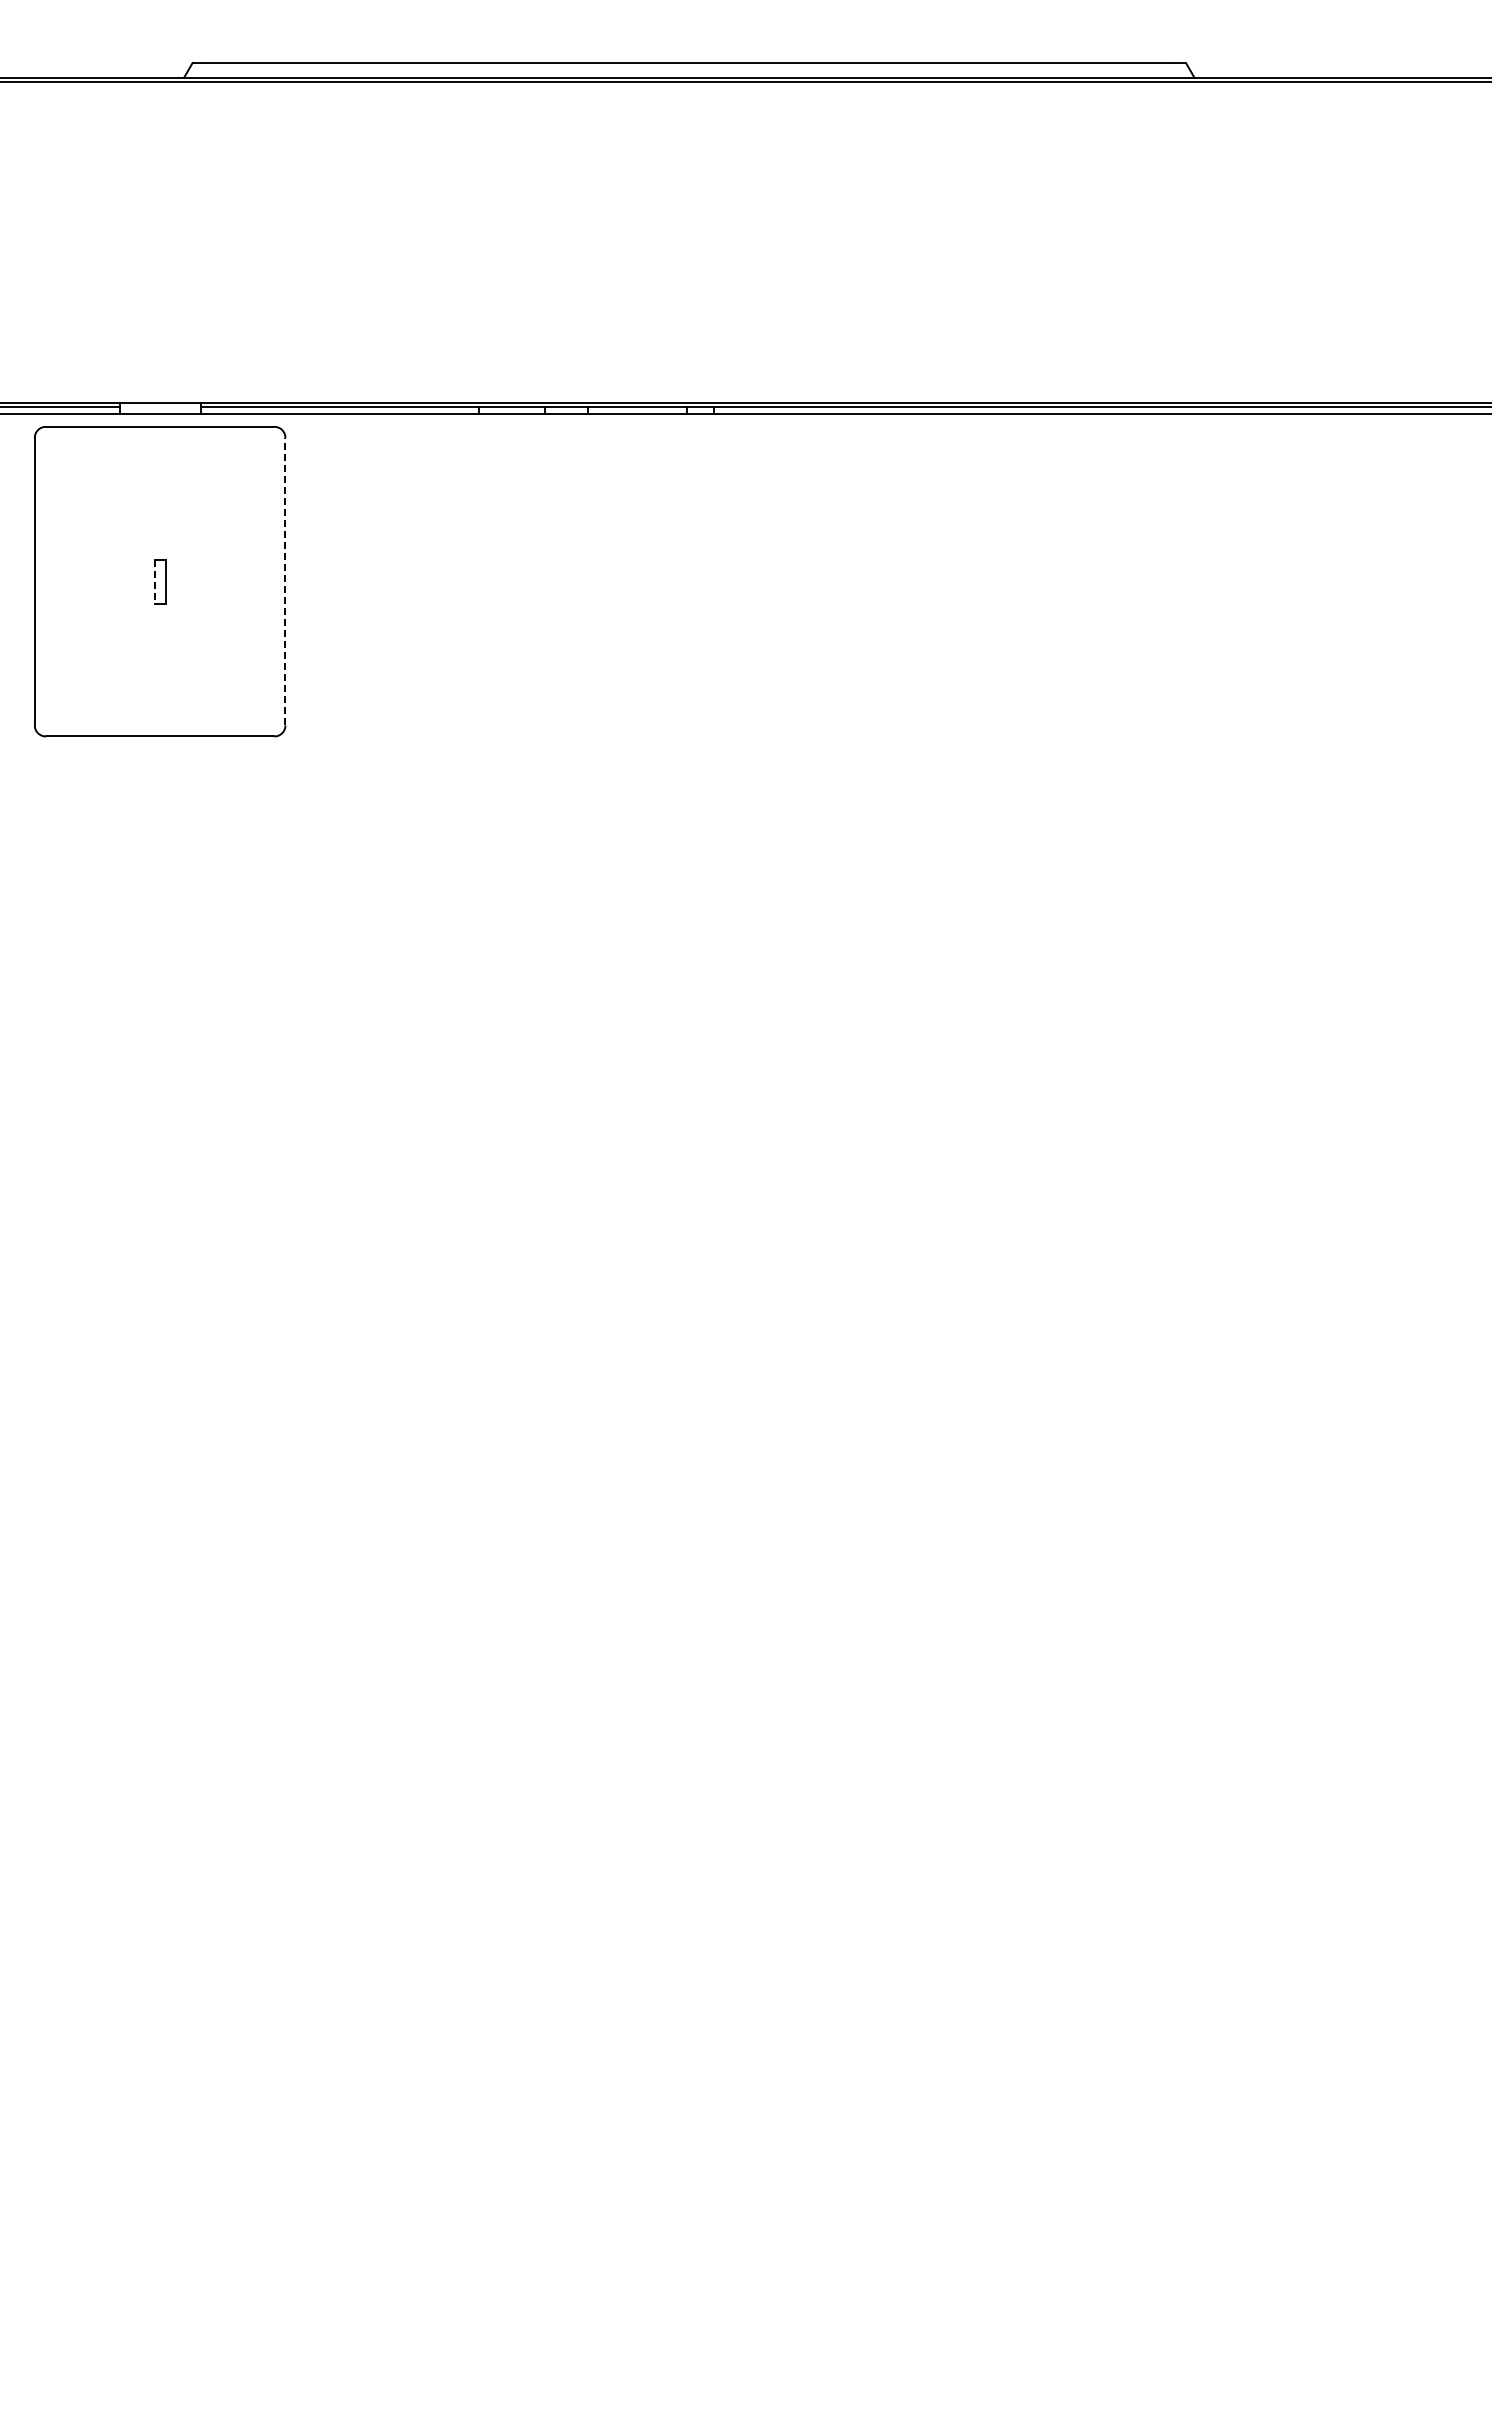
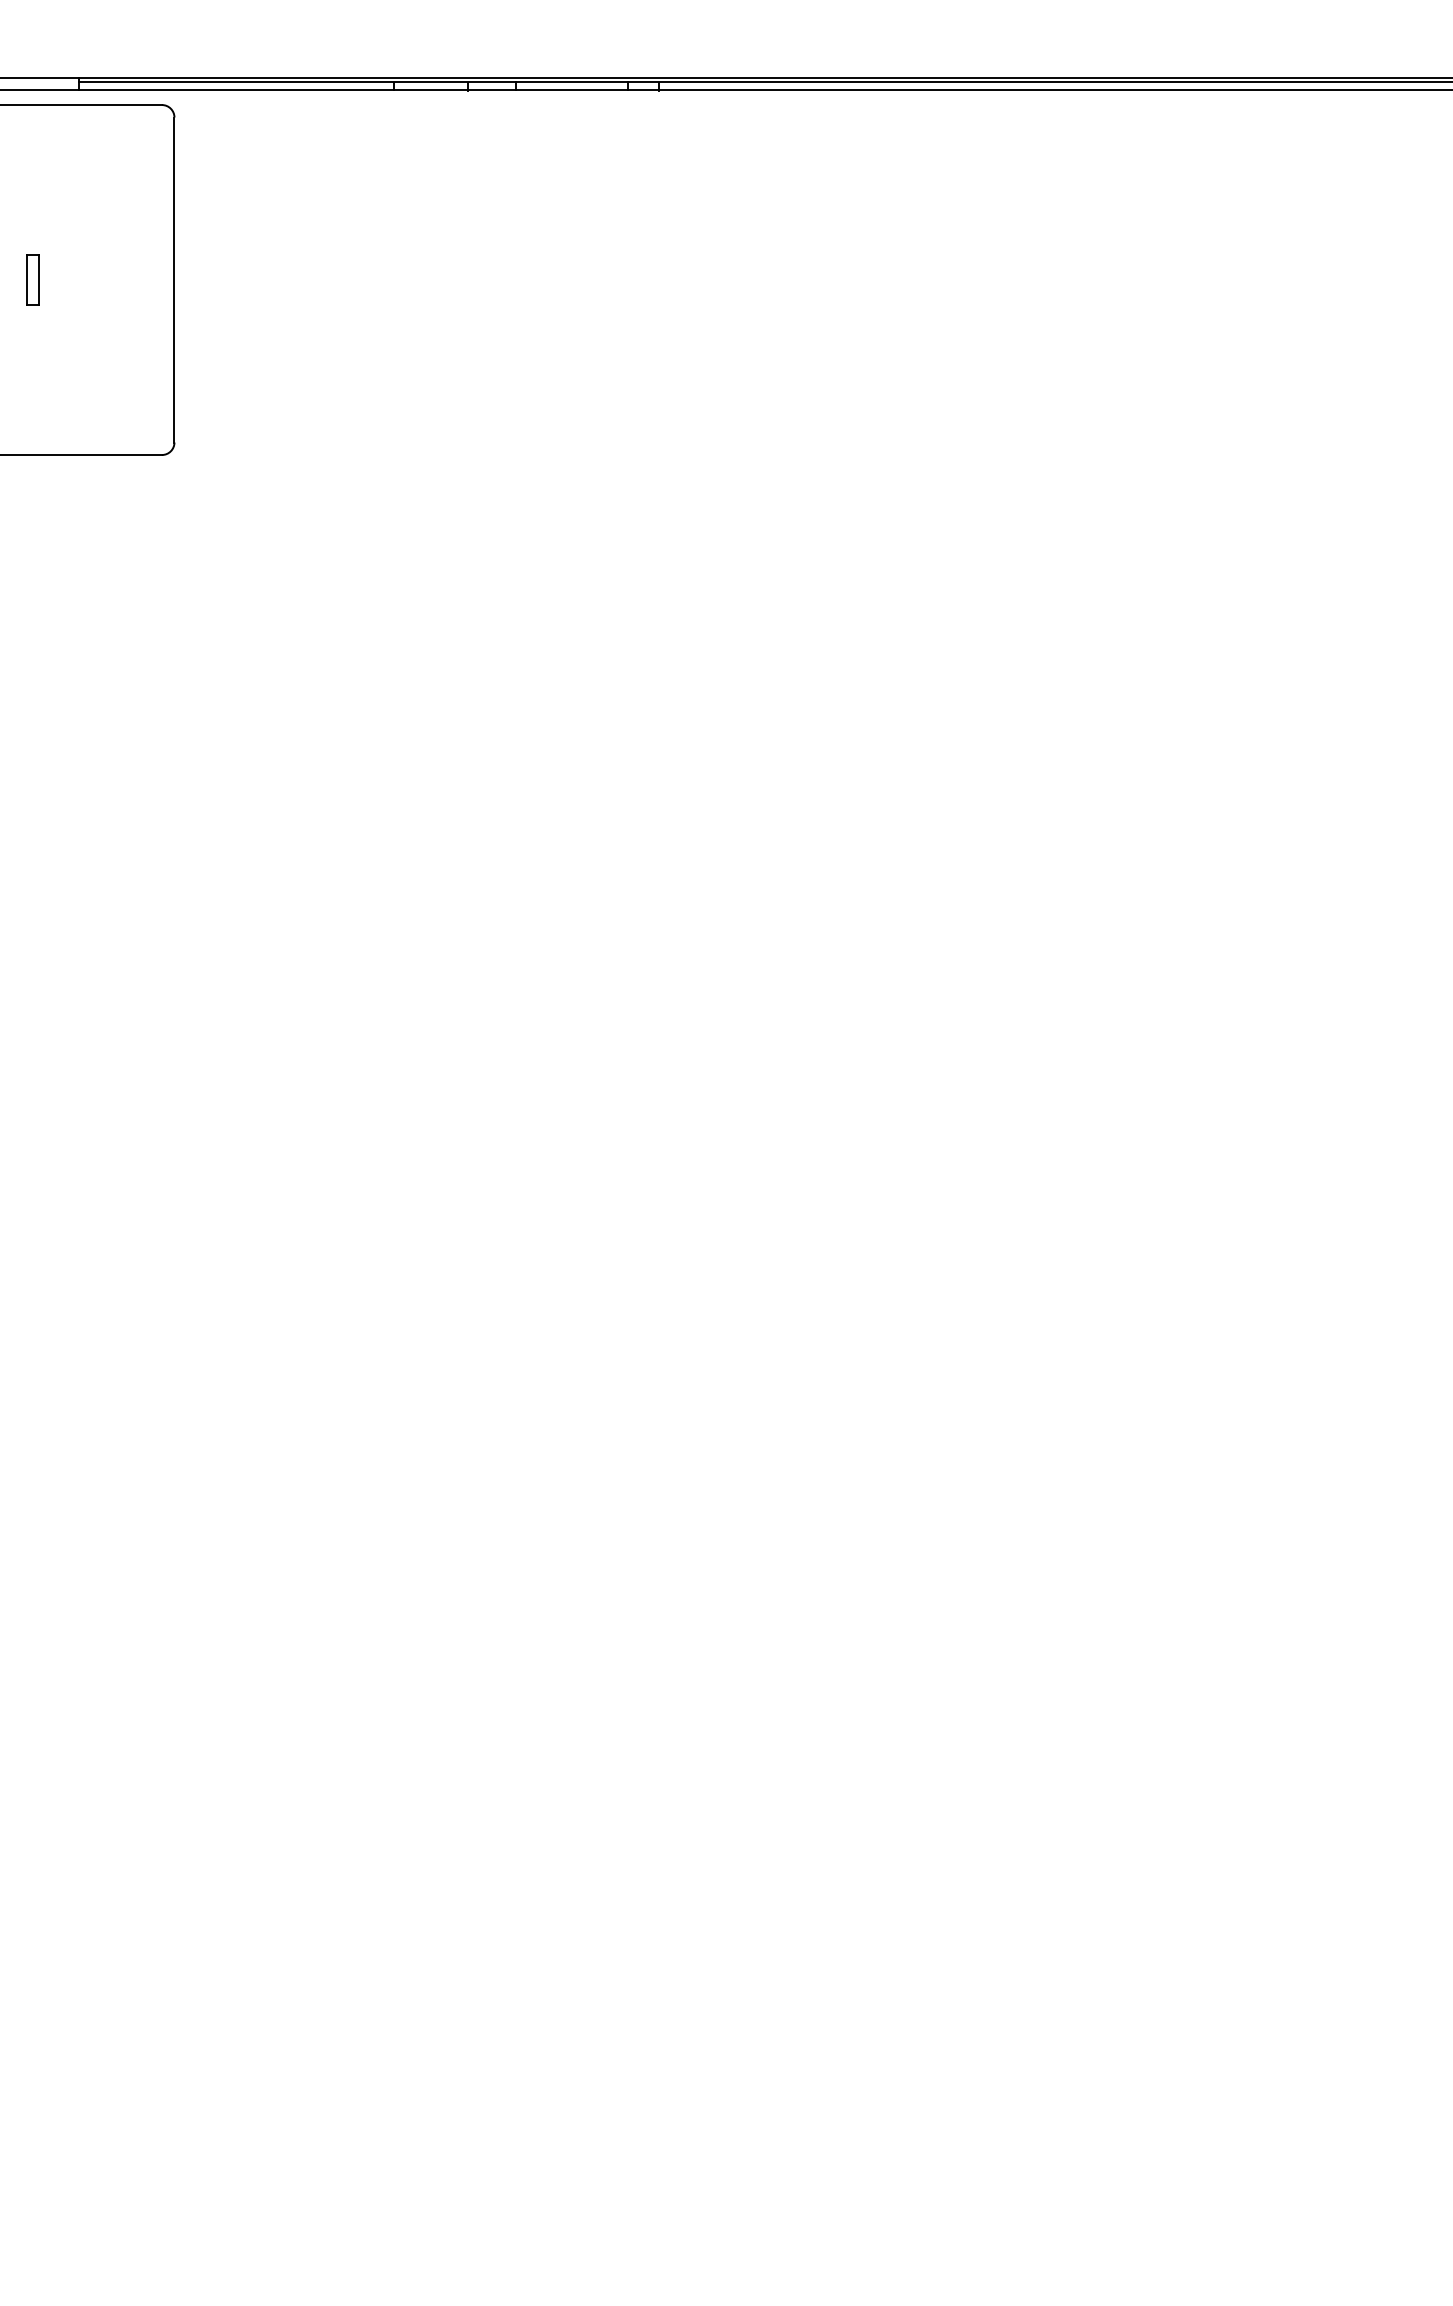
line: (285, 581) -> (174, 279), dashed -> solid
line: (154, 582) -> (26, 280), dashed -> solid

